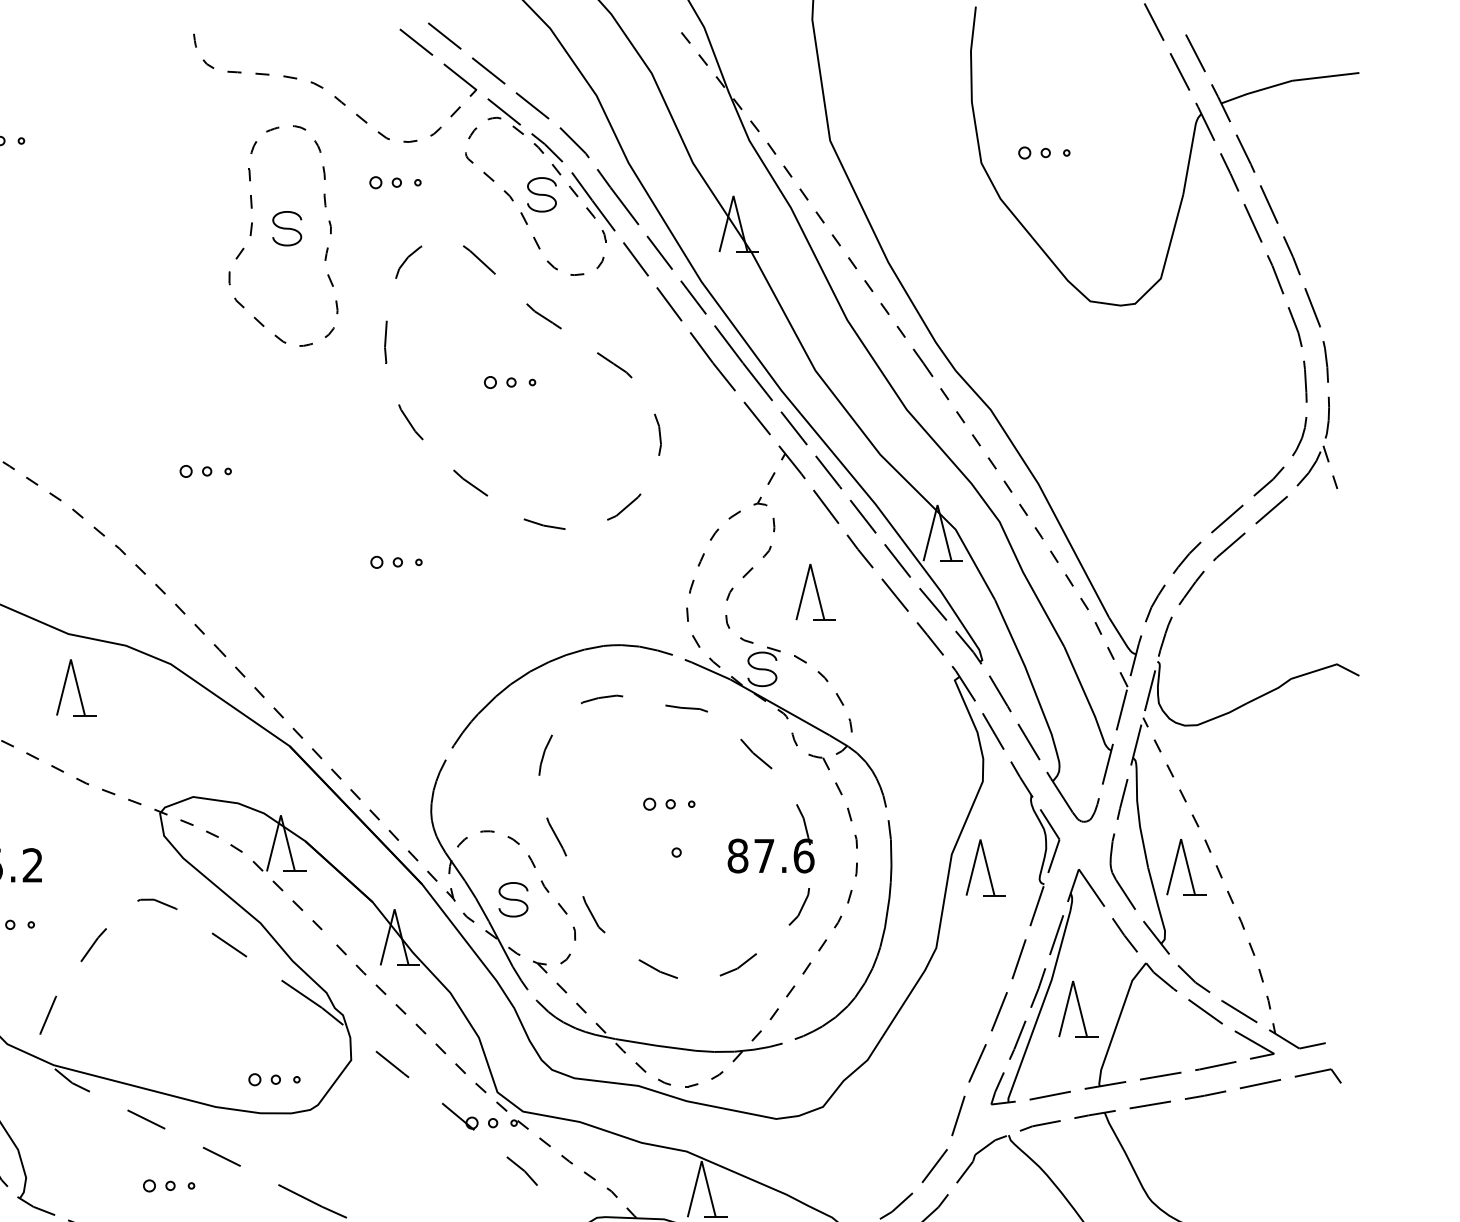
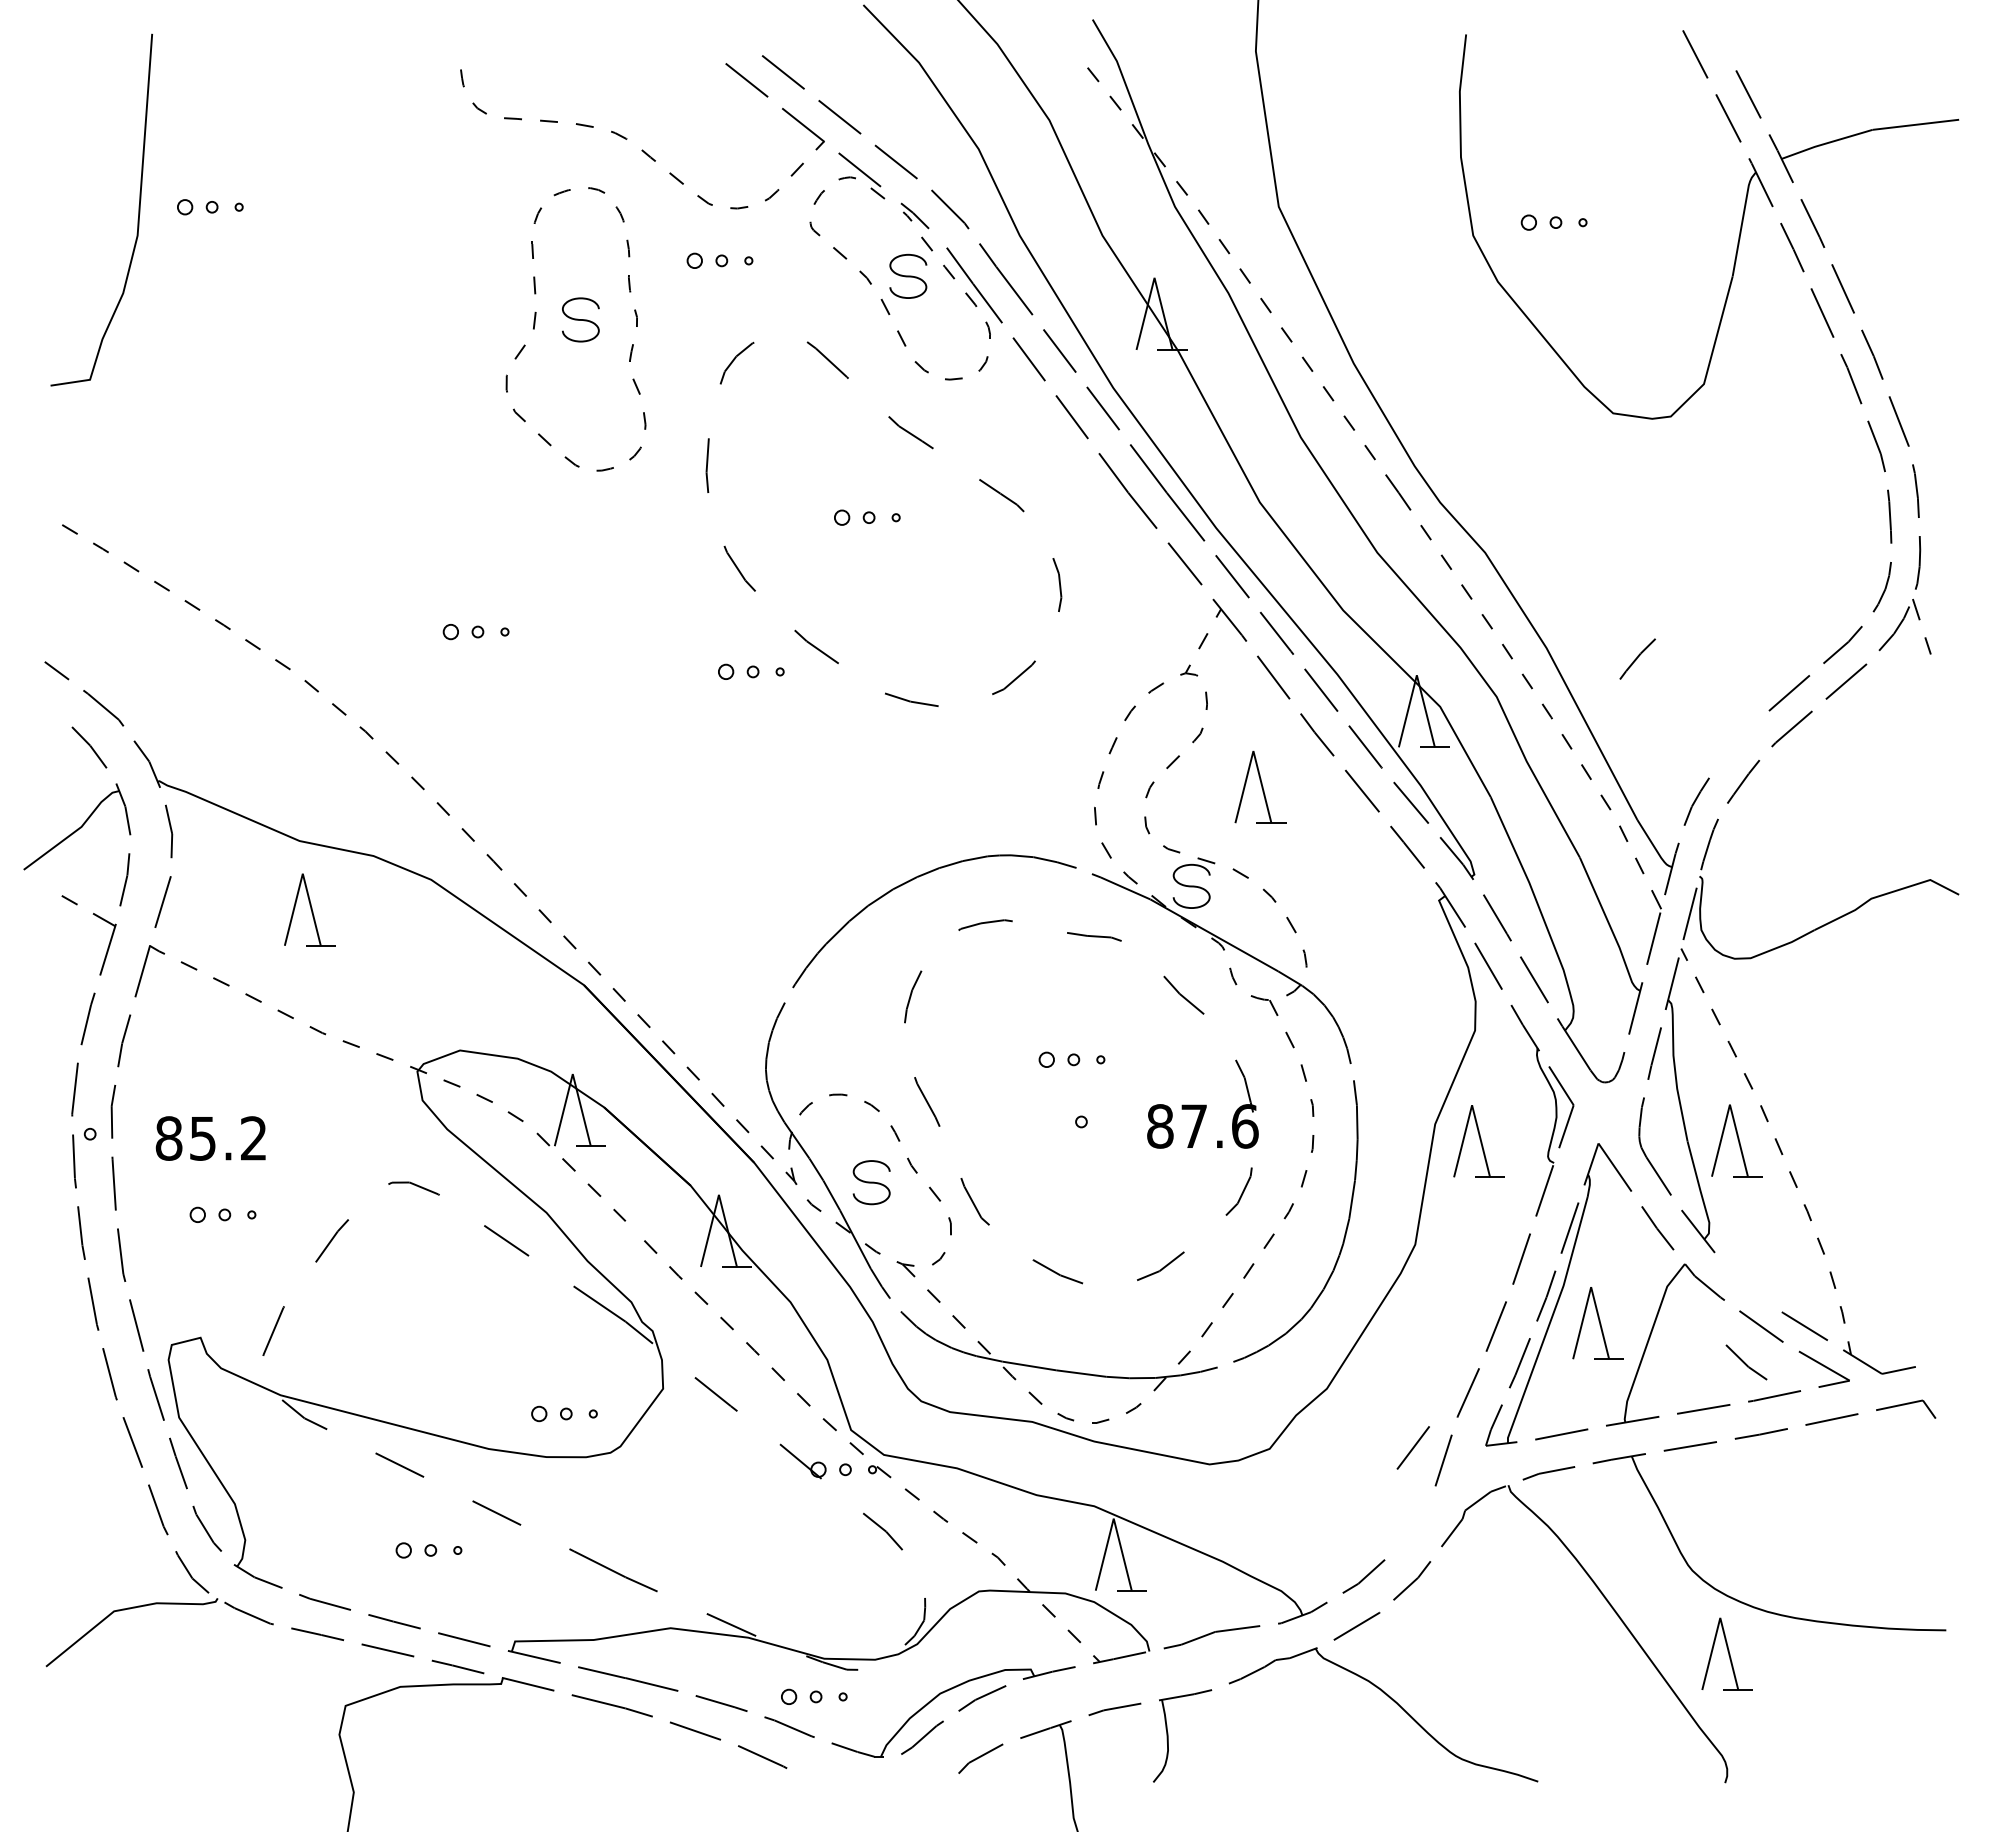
part: (546, 147) -> (914, 215), size x0.7
part: (1186, 557) -> (1637, 658), moved
part: (396, 562) -> (751, 671), moved
part: (1193, 979) -> (1746, 1362), moved
line: (934, 1165) -> (1412, 1447), moved

